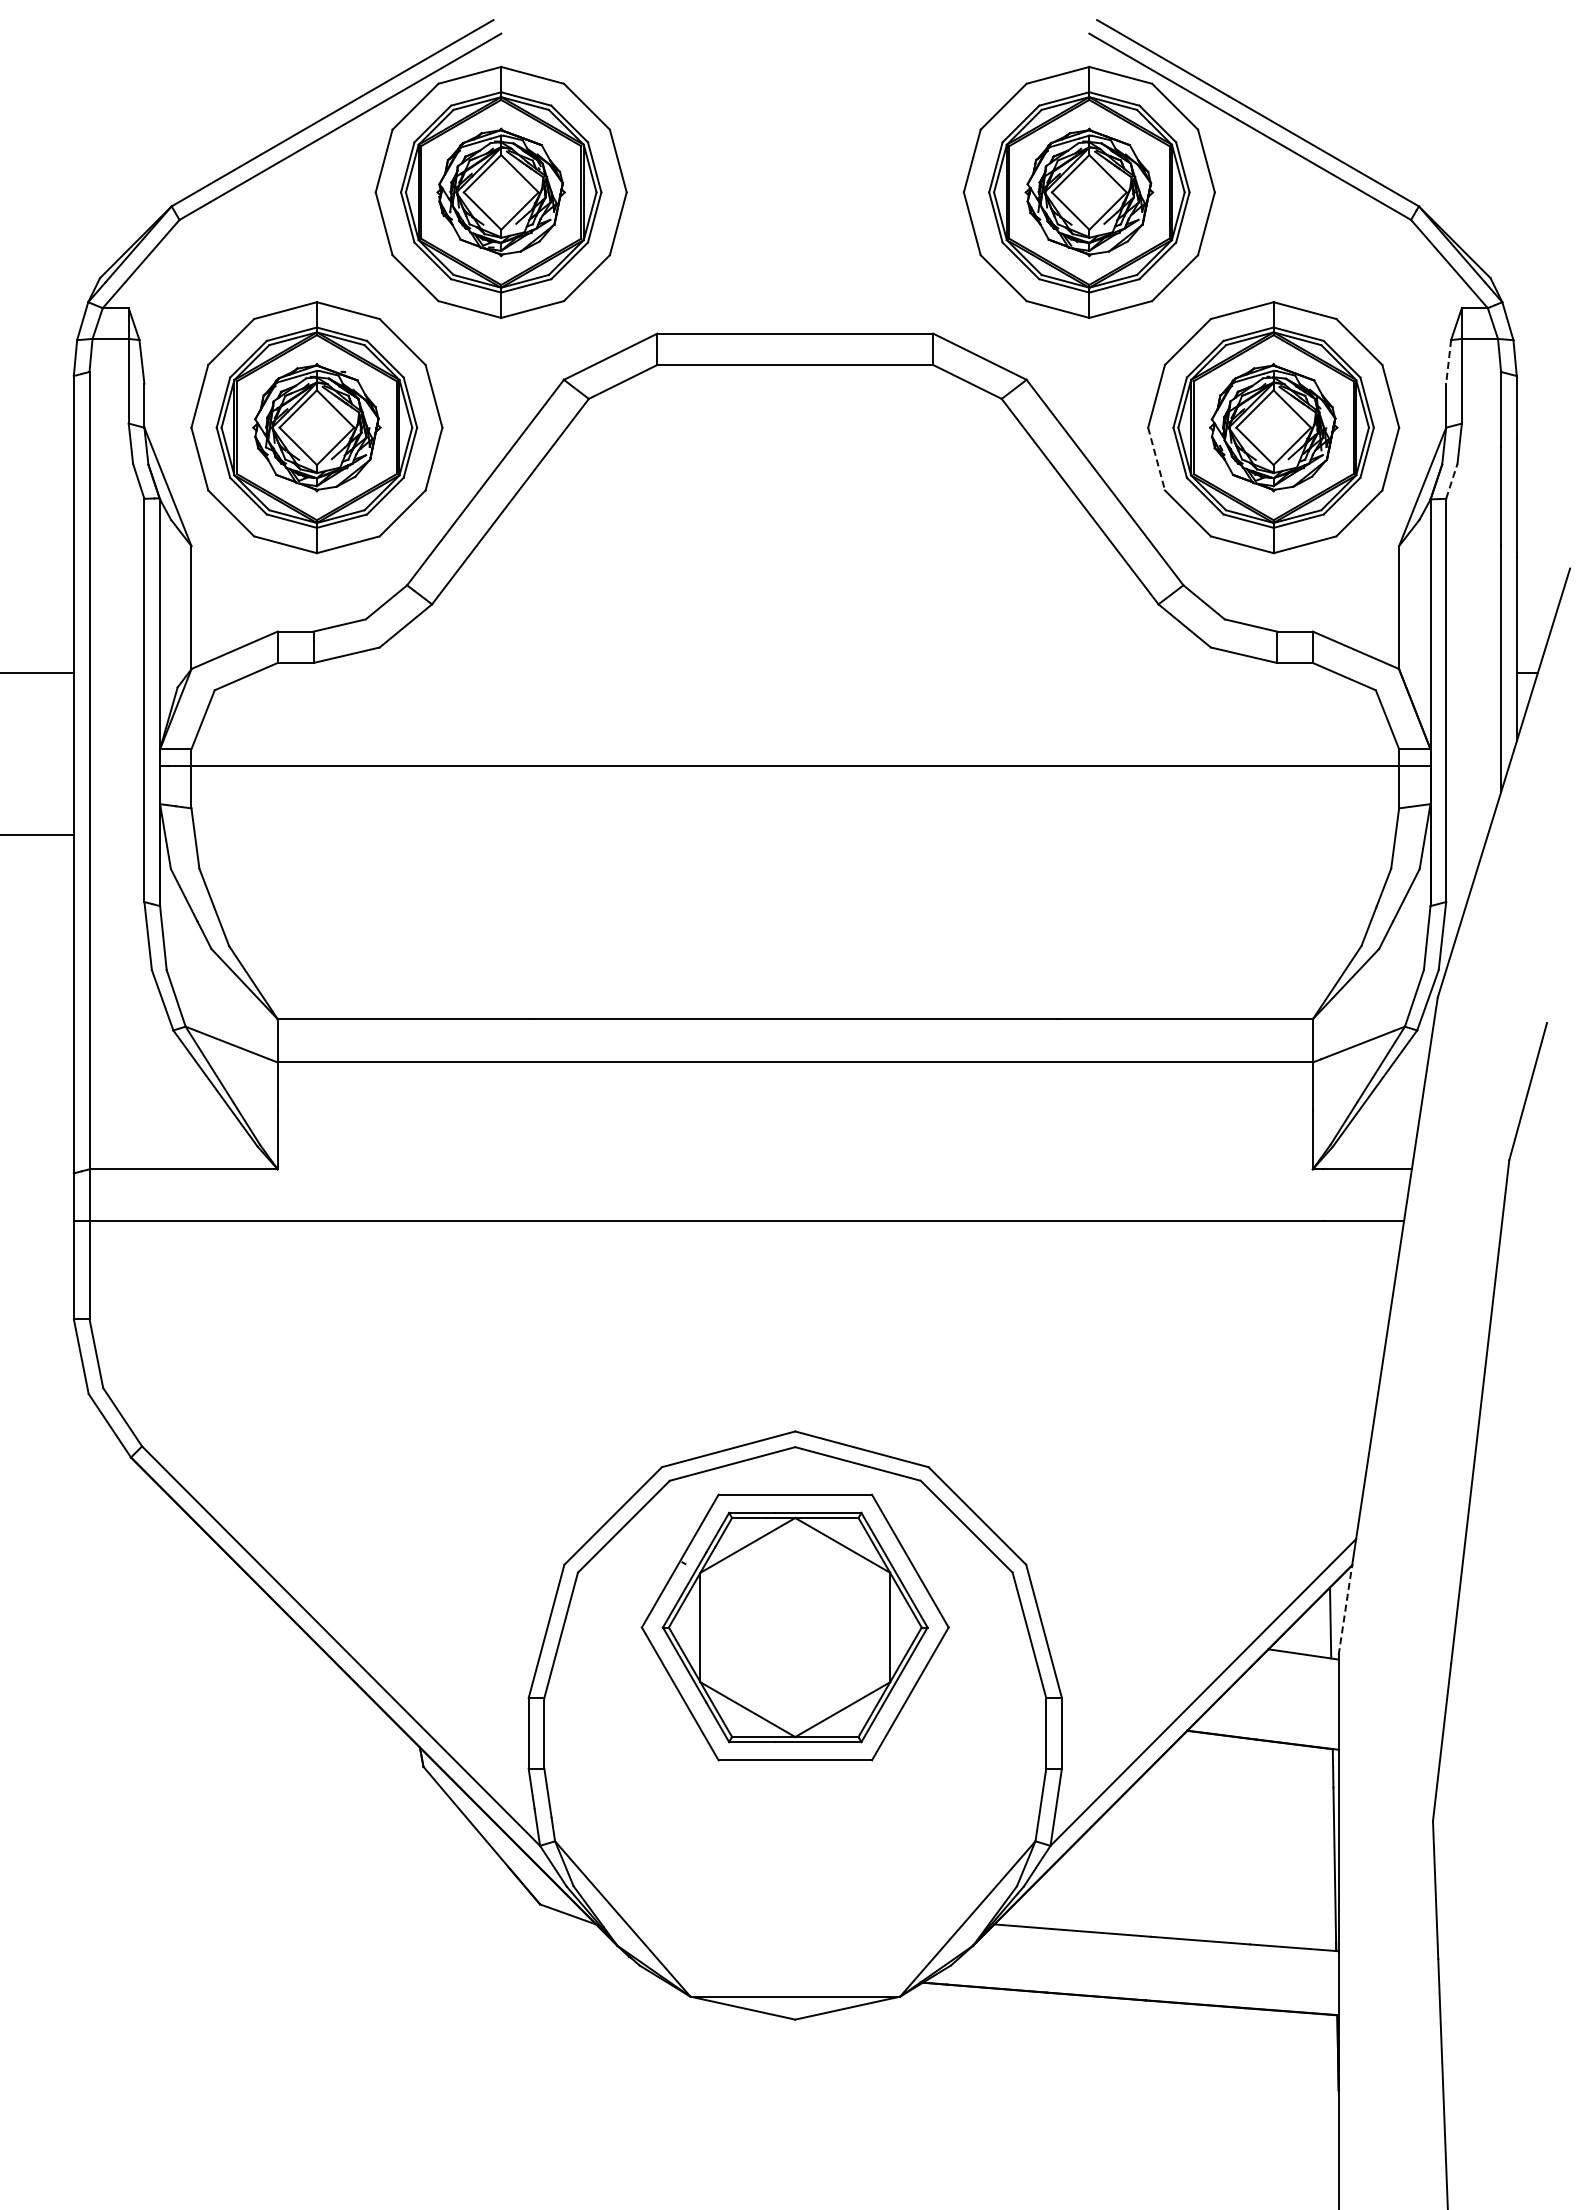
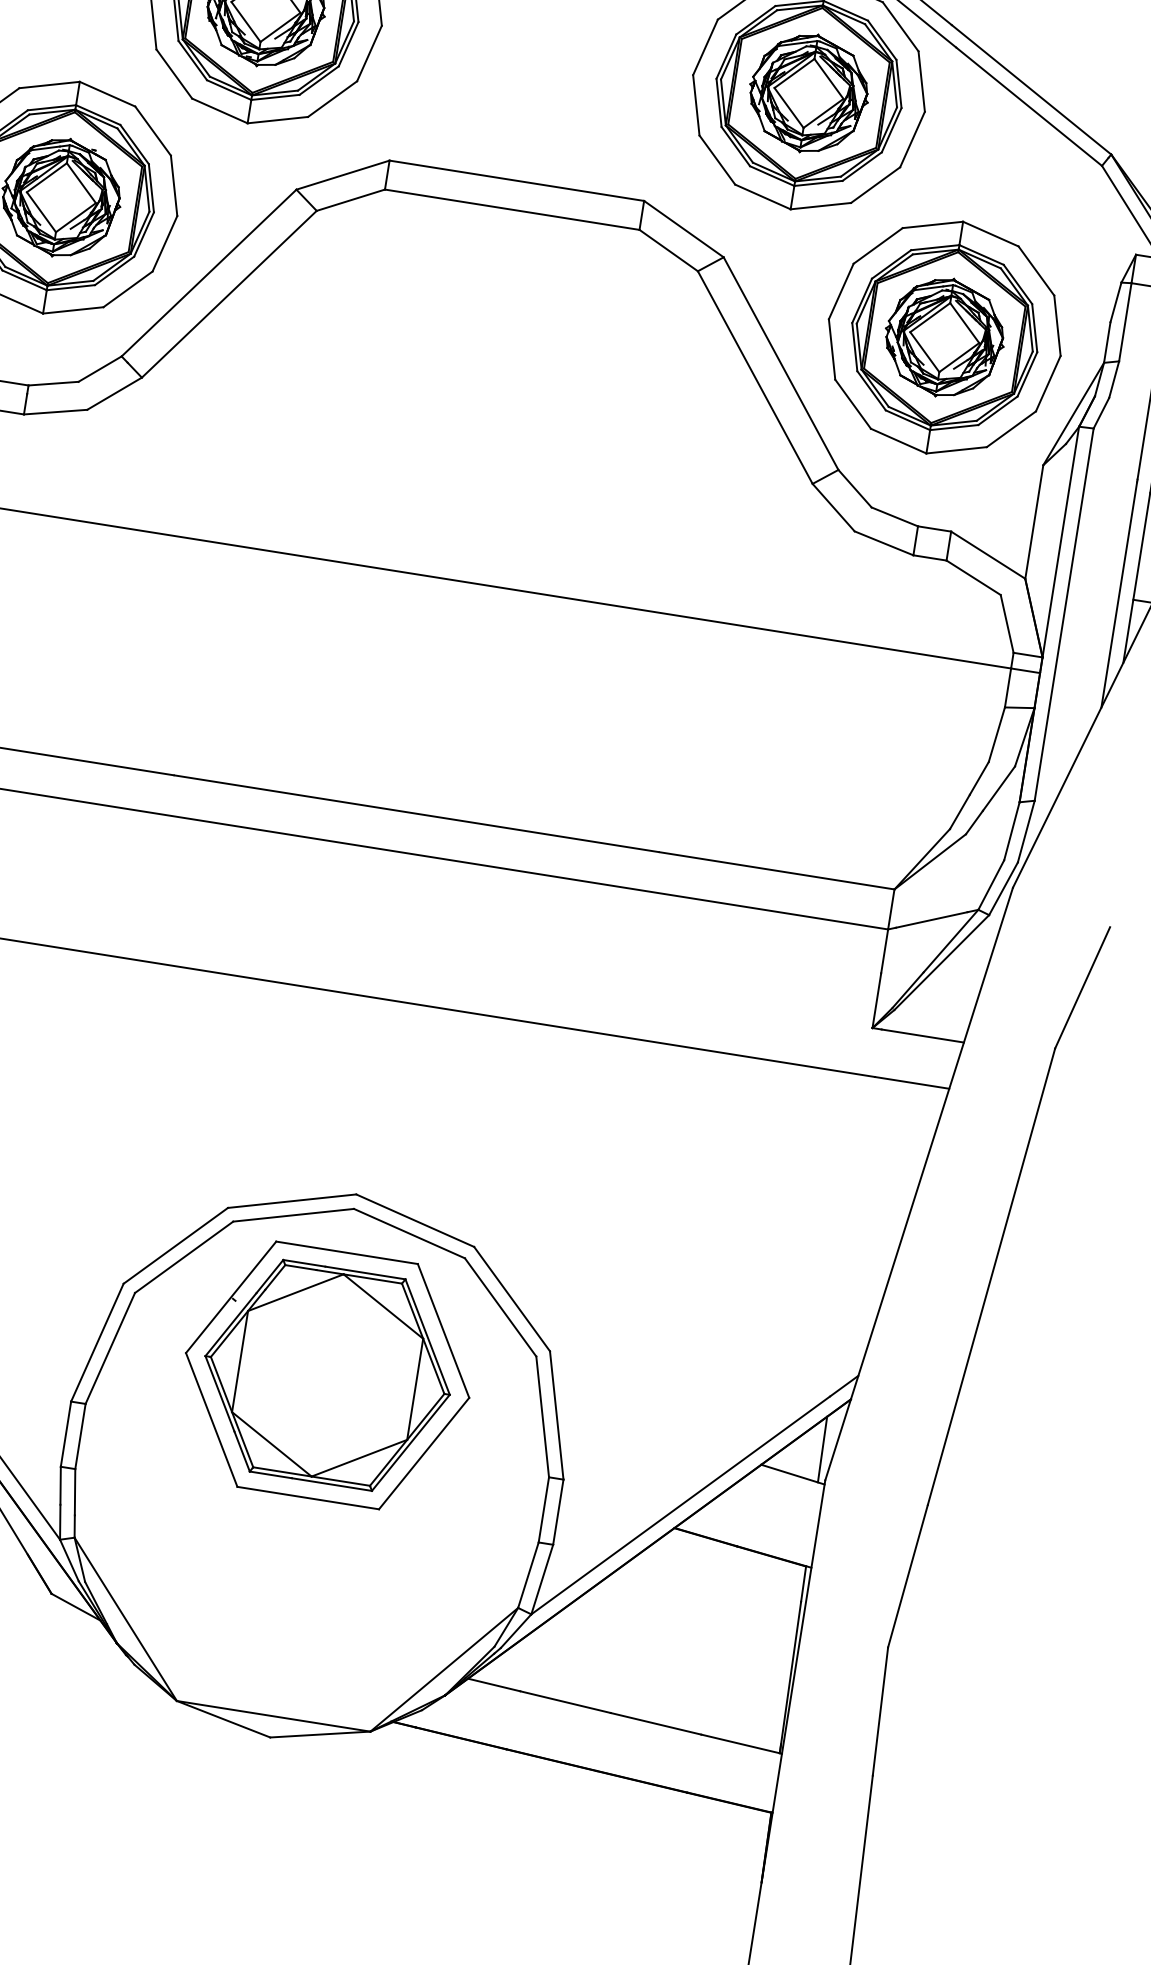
line: (1448, 361) -> (1115, 302), dashed -> solid
line: (1156, 459) -> (831, 349), dashed -> solid
line: (1452, 480) -> (1102, 412), dashed -> solid
line: (1345, 1609) -> (838, 1439), dashed -> solid

